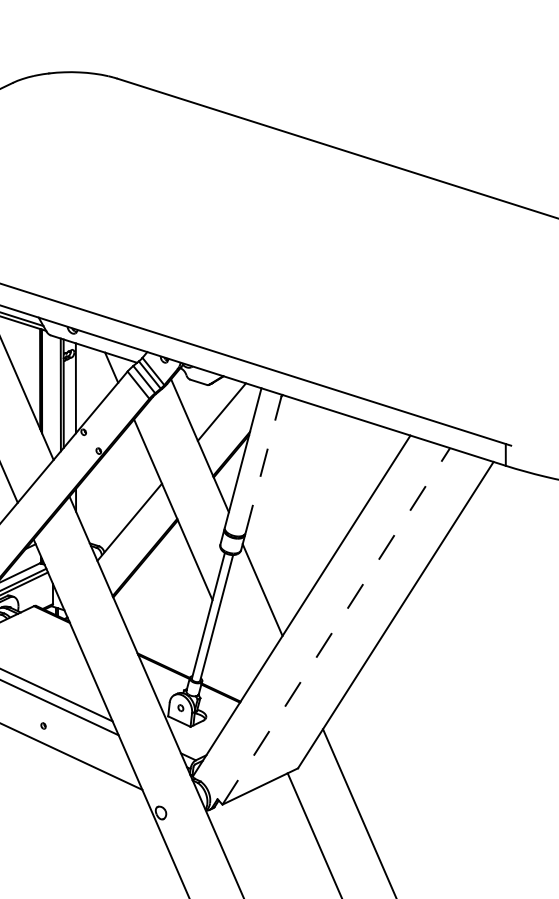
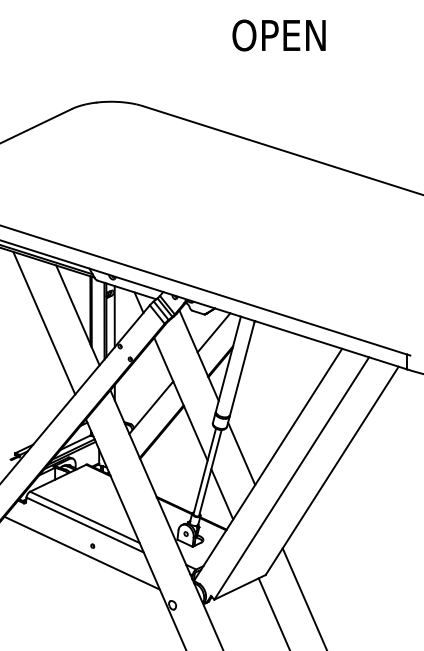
line: (263, 464) -> (242, 368), dashed -> solid
line: (335, 626) -> (291, 478), dashed -> solid
line: (234, 649) -> (222, 494), added

